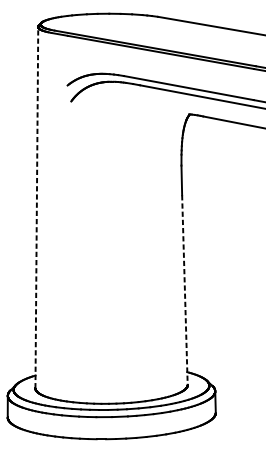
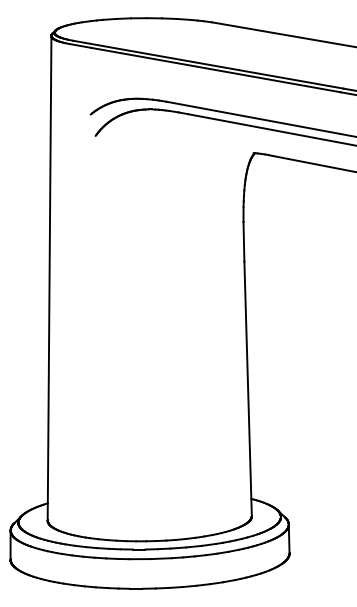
line: (36, 207) -> (49, 277), dashed -> solid
line: (185, 290) -> (248, 389), dashed -> solid

